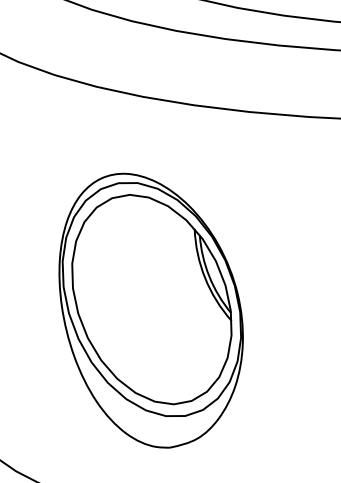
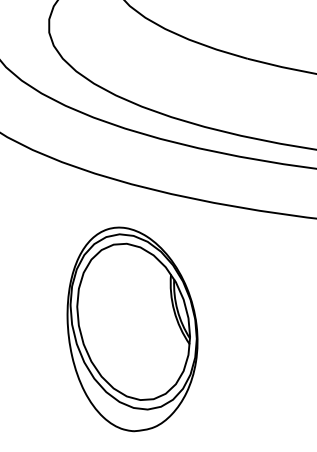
part: (151, 310) -> (132, 329), moved

